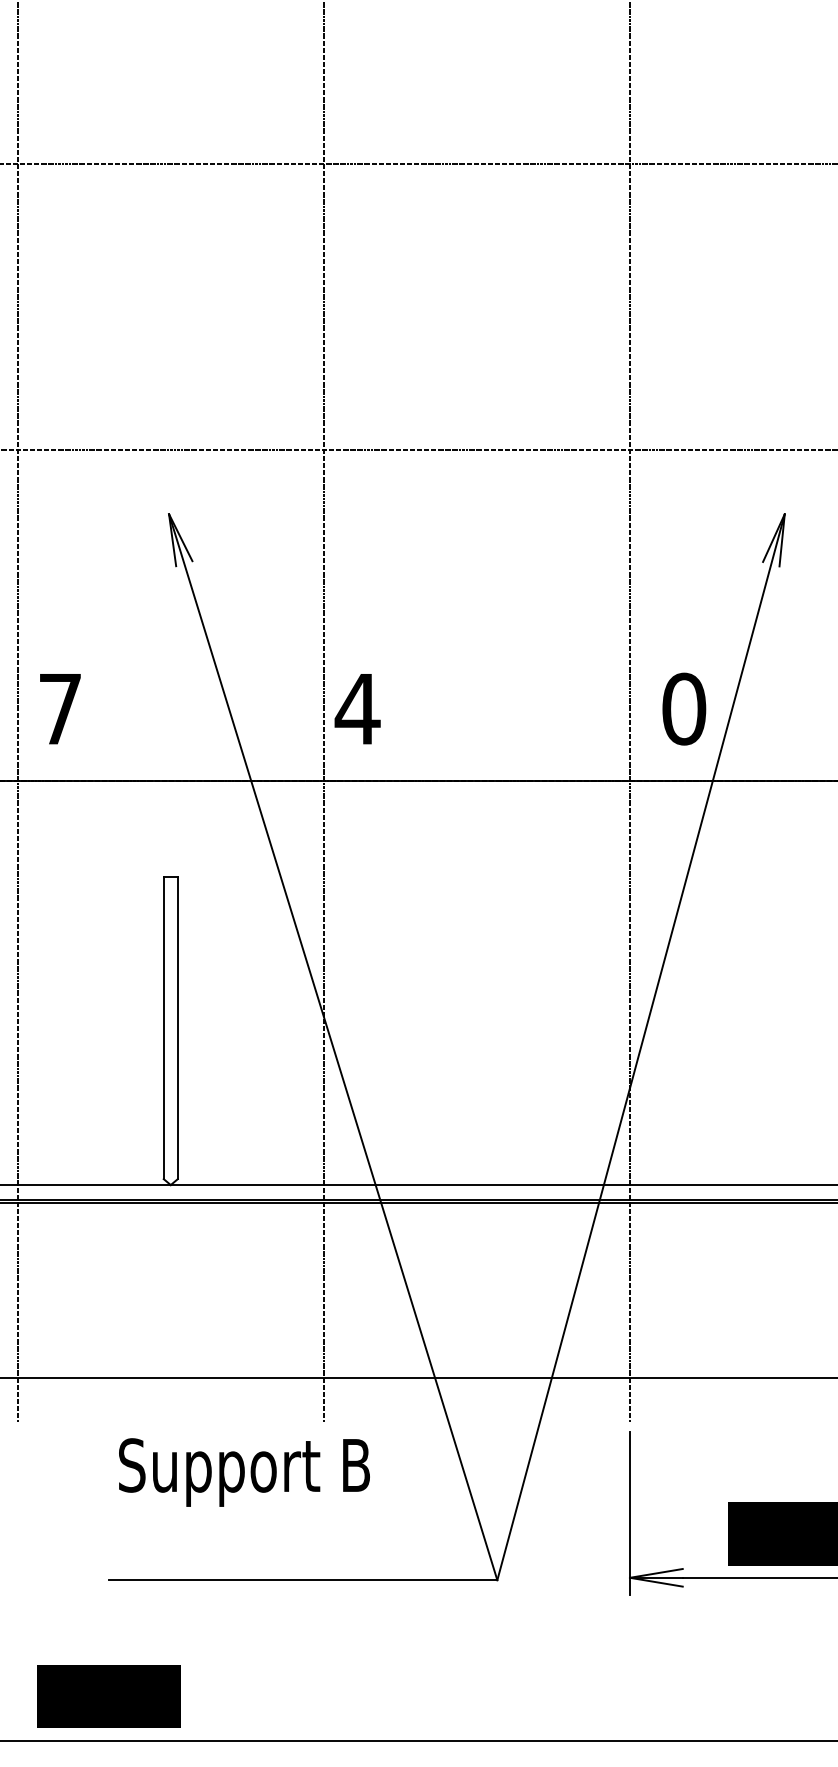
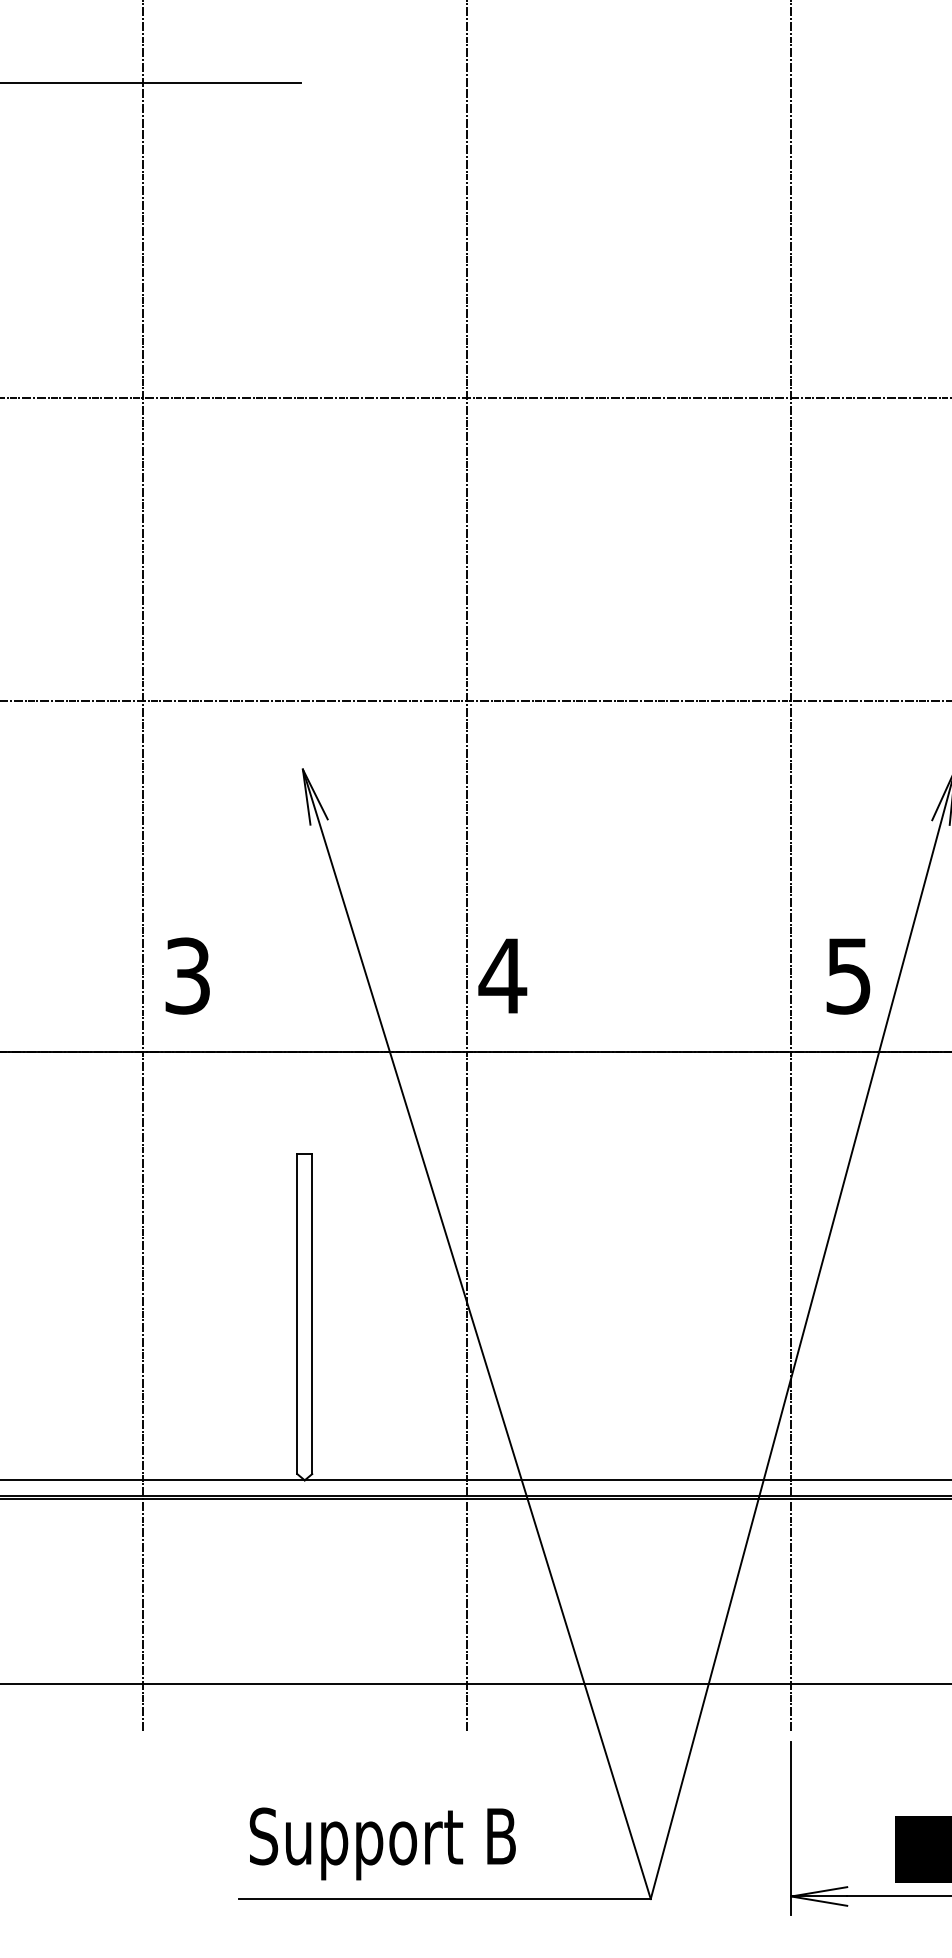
text: (60, 708) -> (187, 975), 7 -> 3
text: (683, 708) -> (848, 975), 0 -> 5
text: (244, 1472) -> (382, 1843), moved

